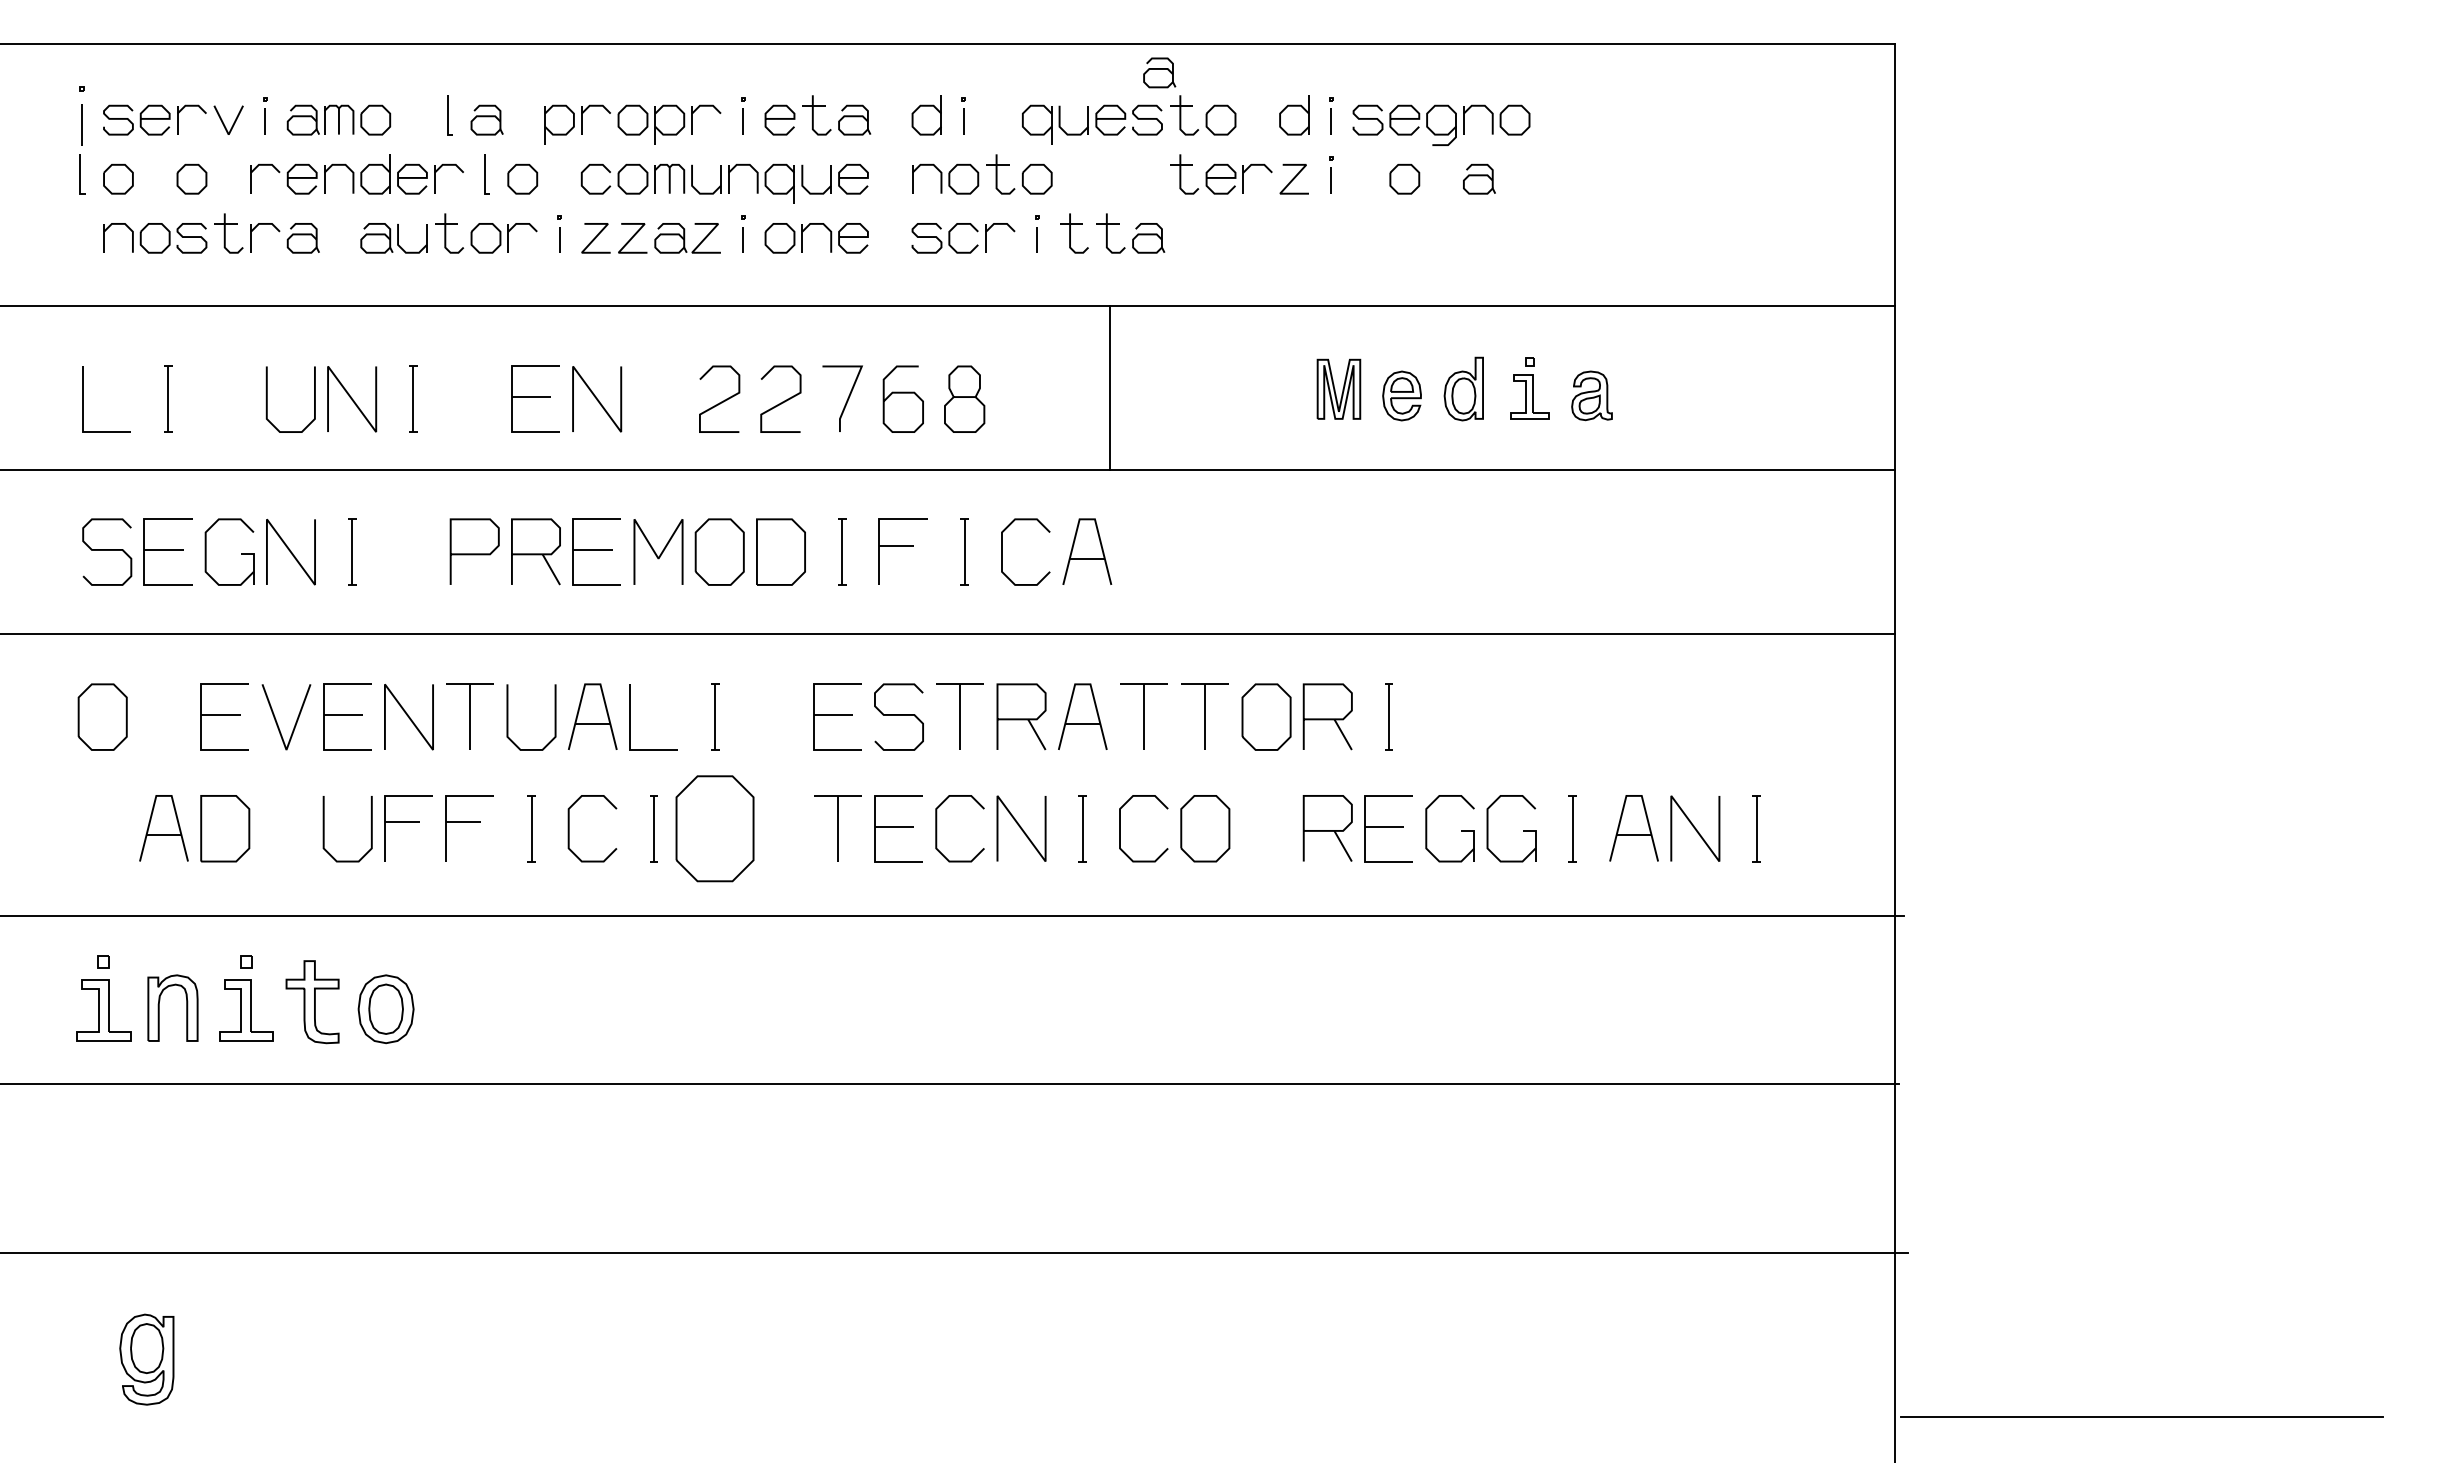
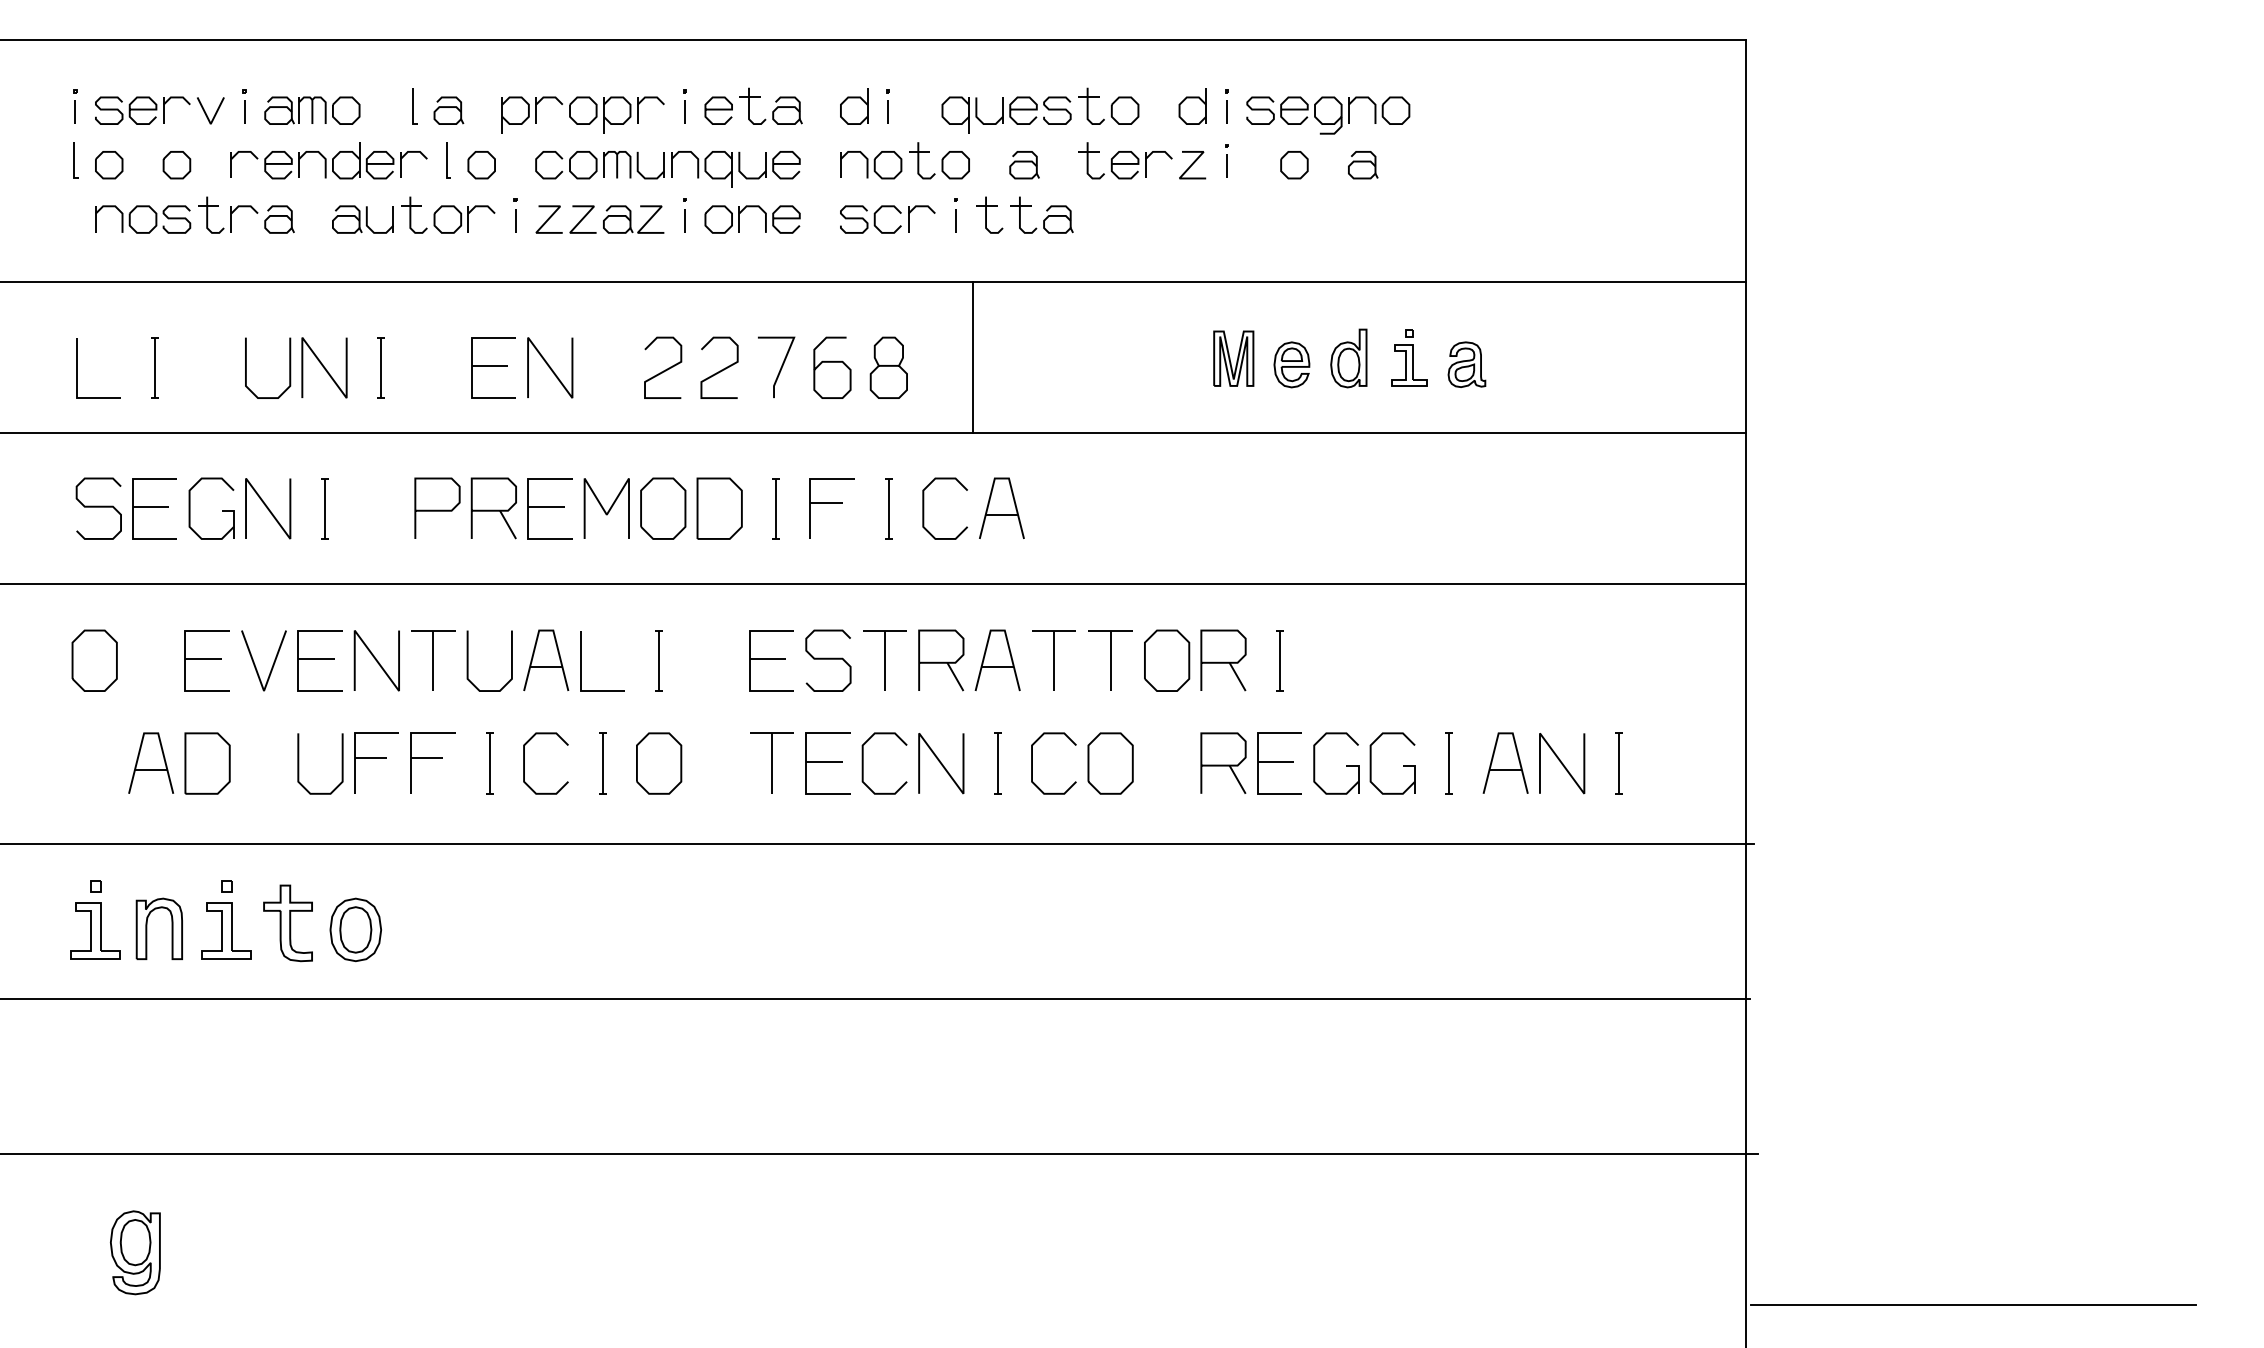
part: (1159, 73) -> (1024, 165), moved
part: (81, 115) -> (75, 106), size x0.62
line: (1109, 388) -> (973, 357), moved
part: (715, 828) -> (659, 763), size x0.62

